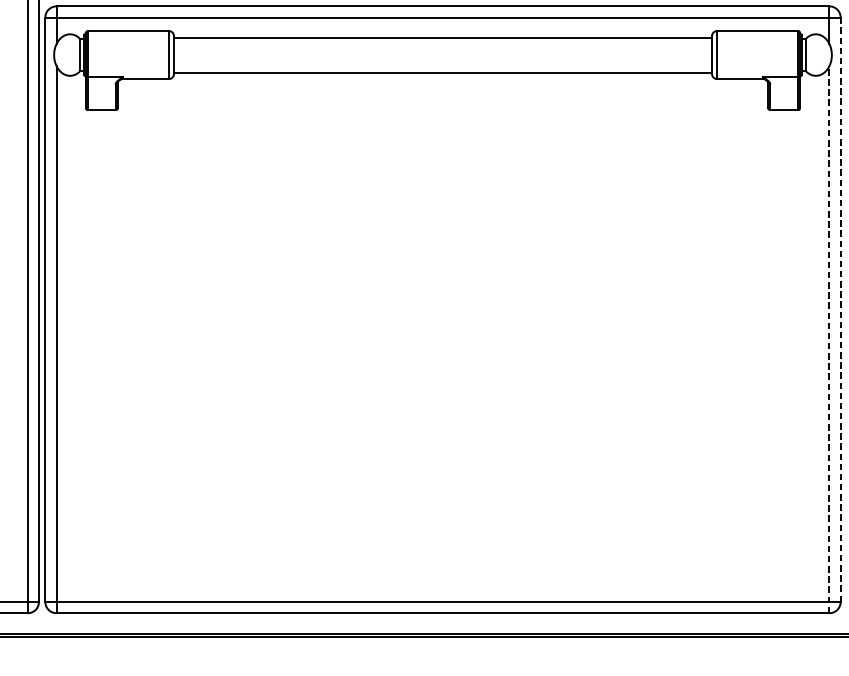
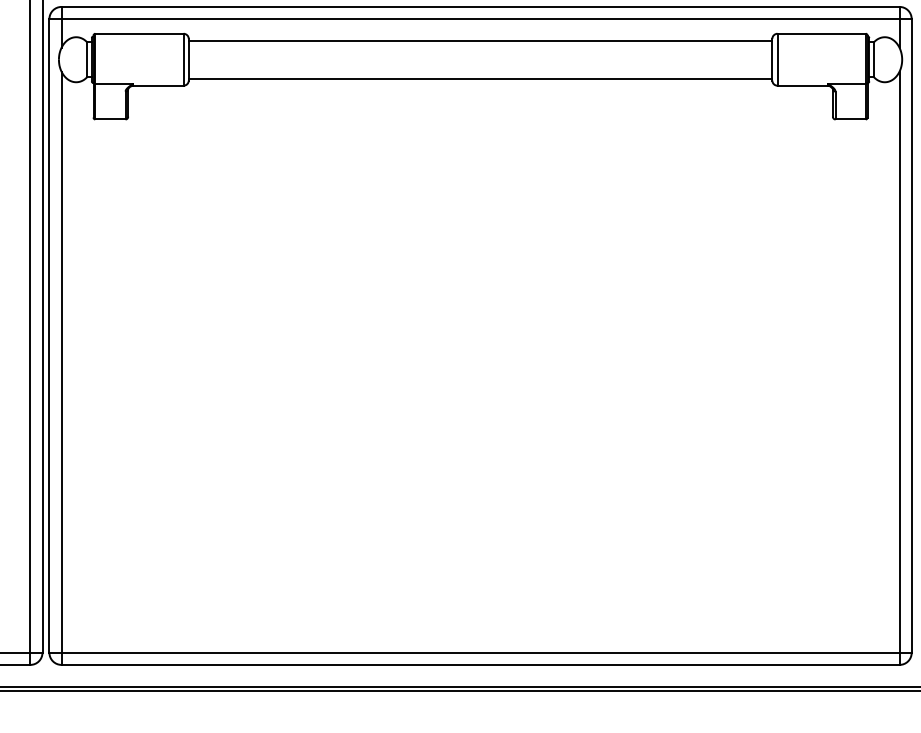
line: (840, 309) -> (911, 335), dashed -> solid
line: (829, 339) -> (899, 368), dashed -> solid

